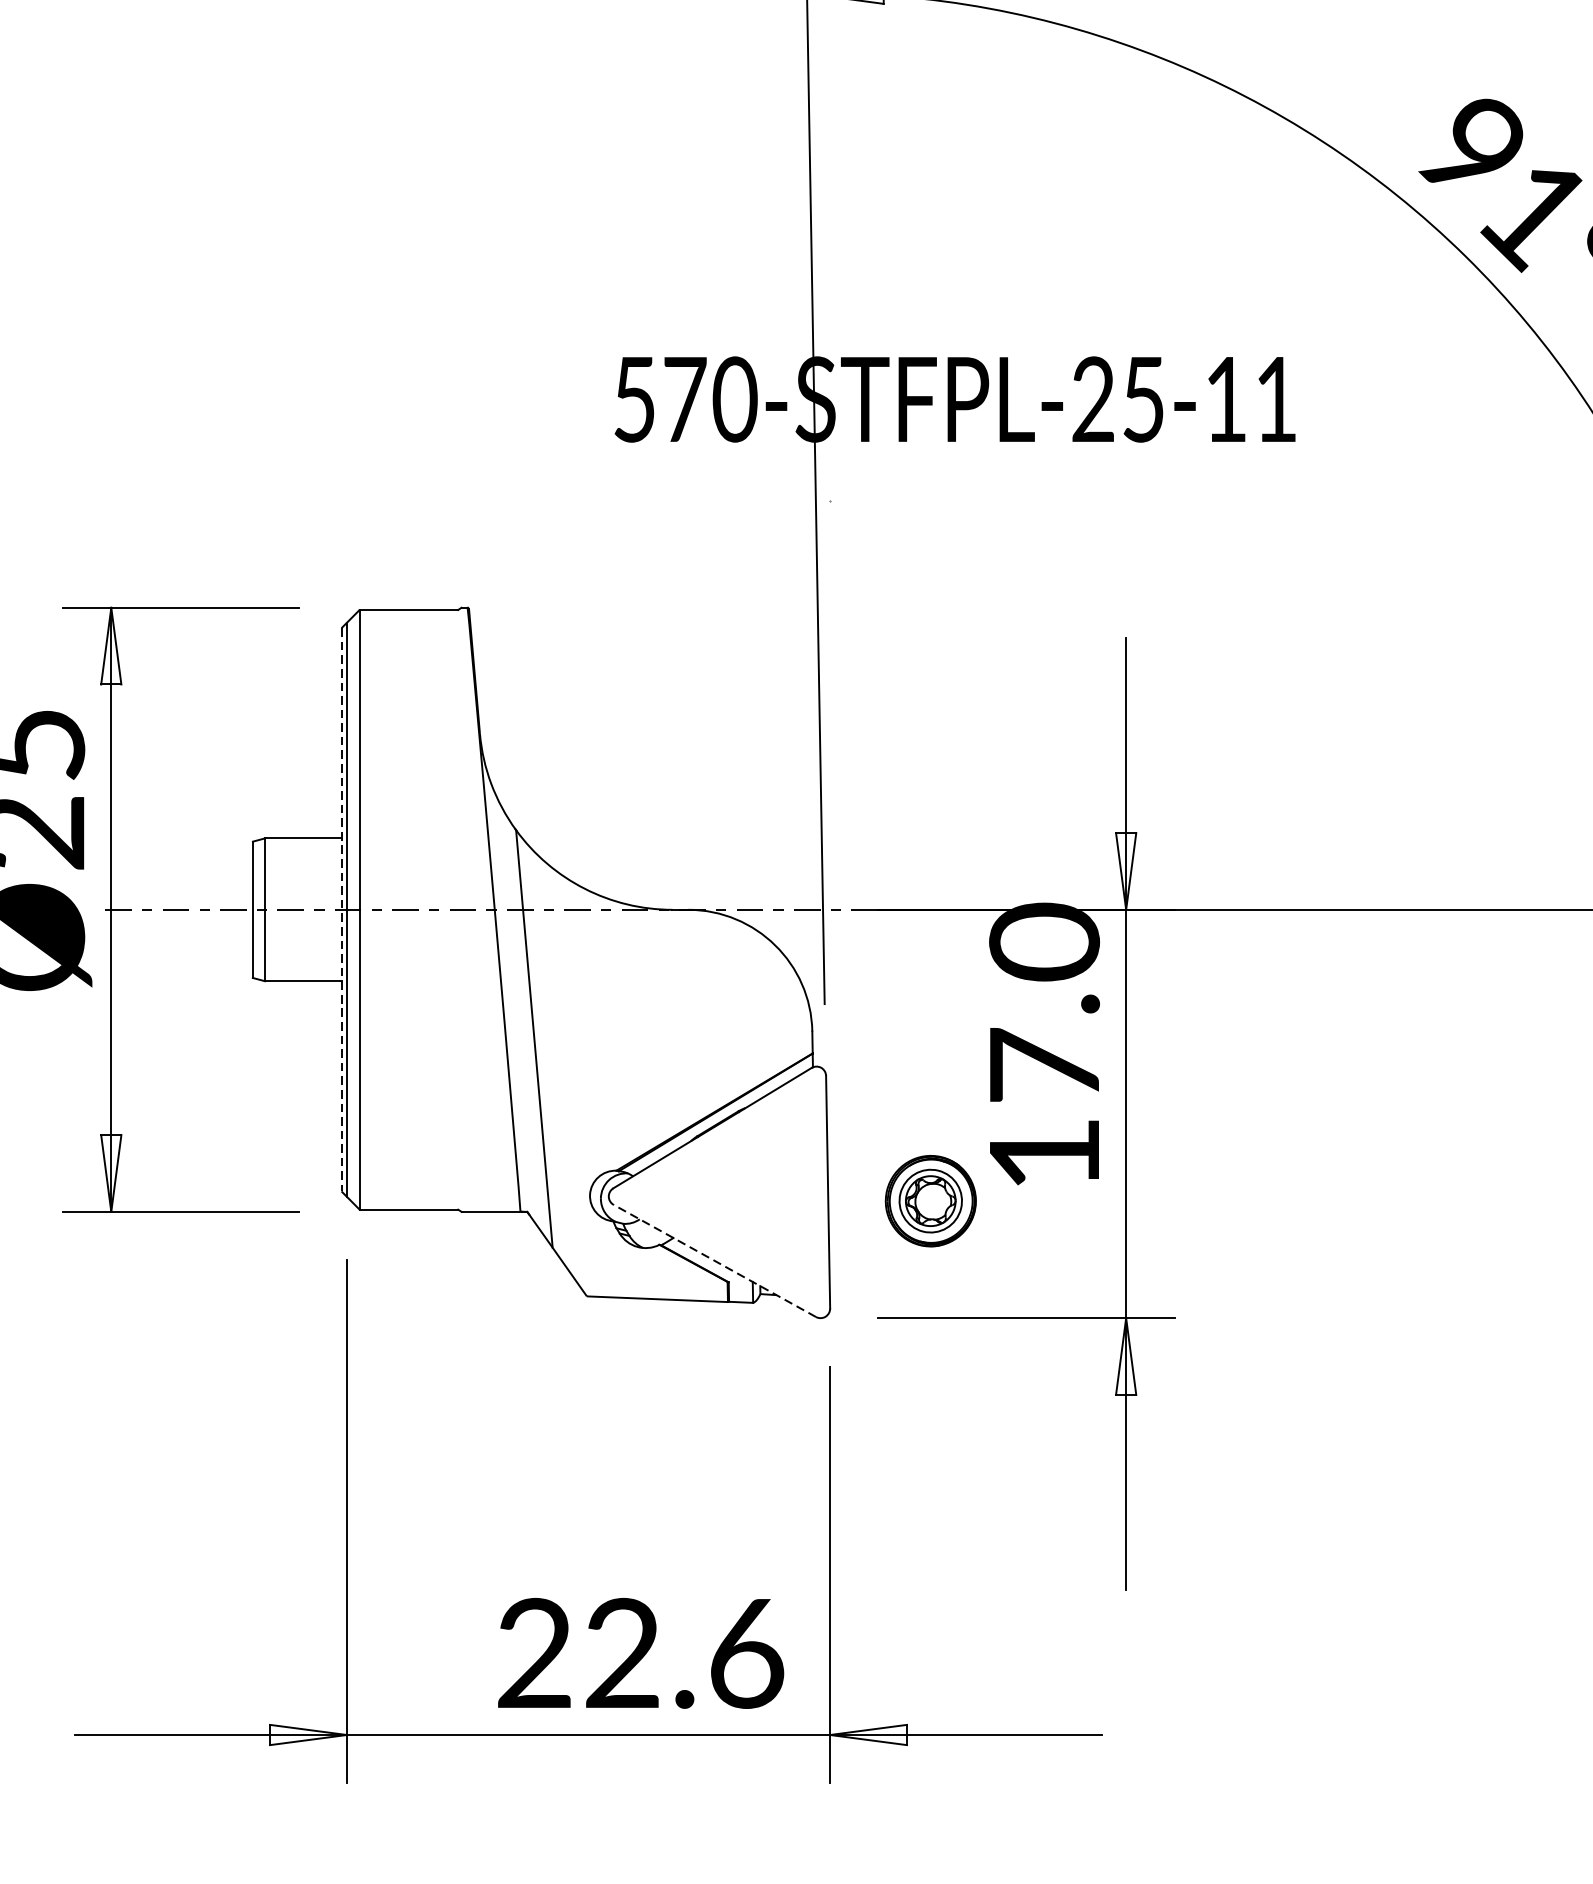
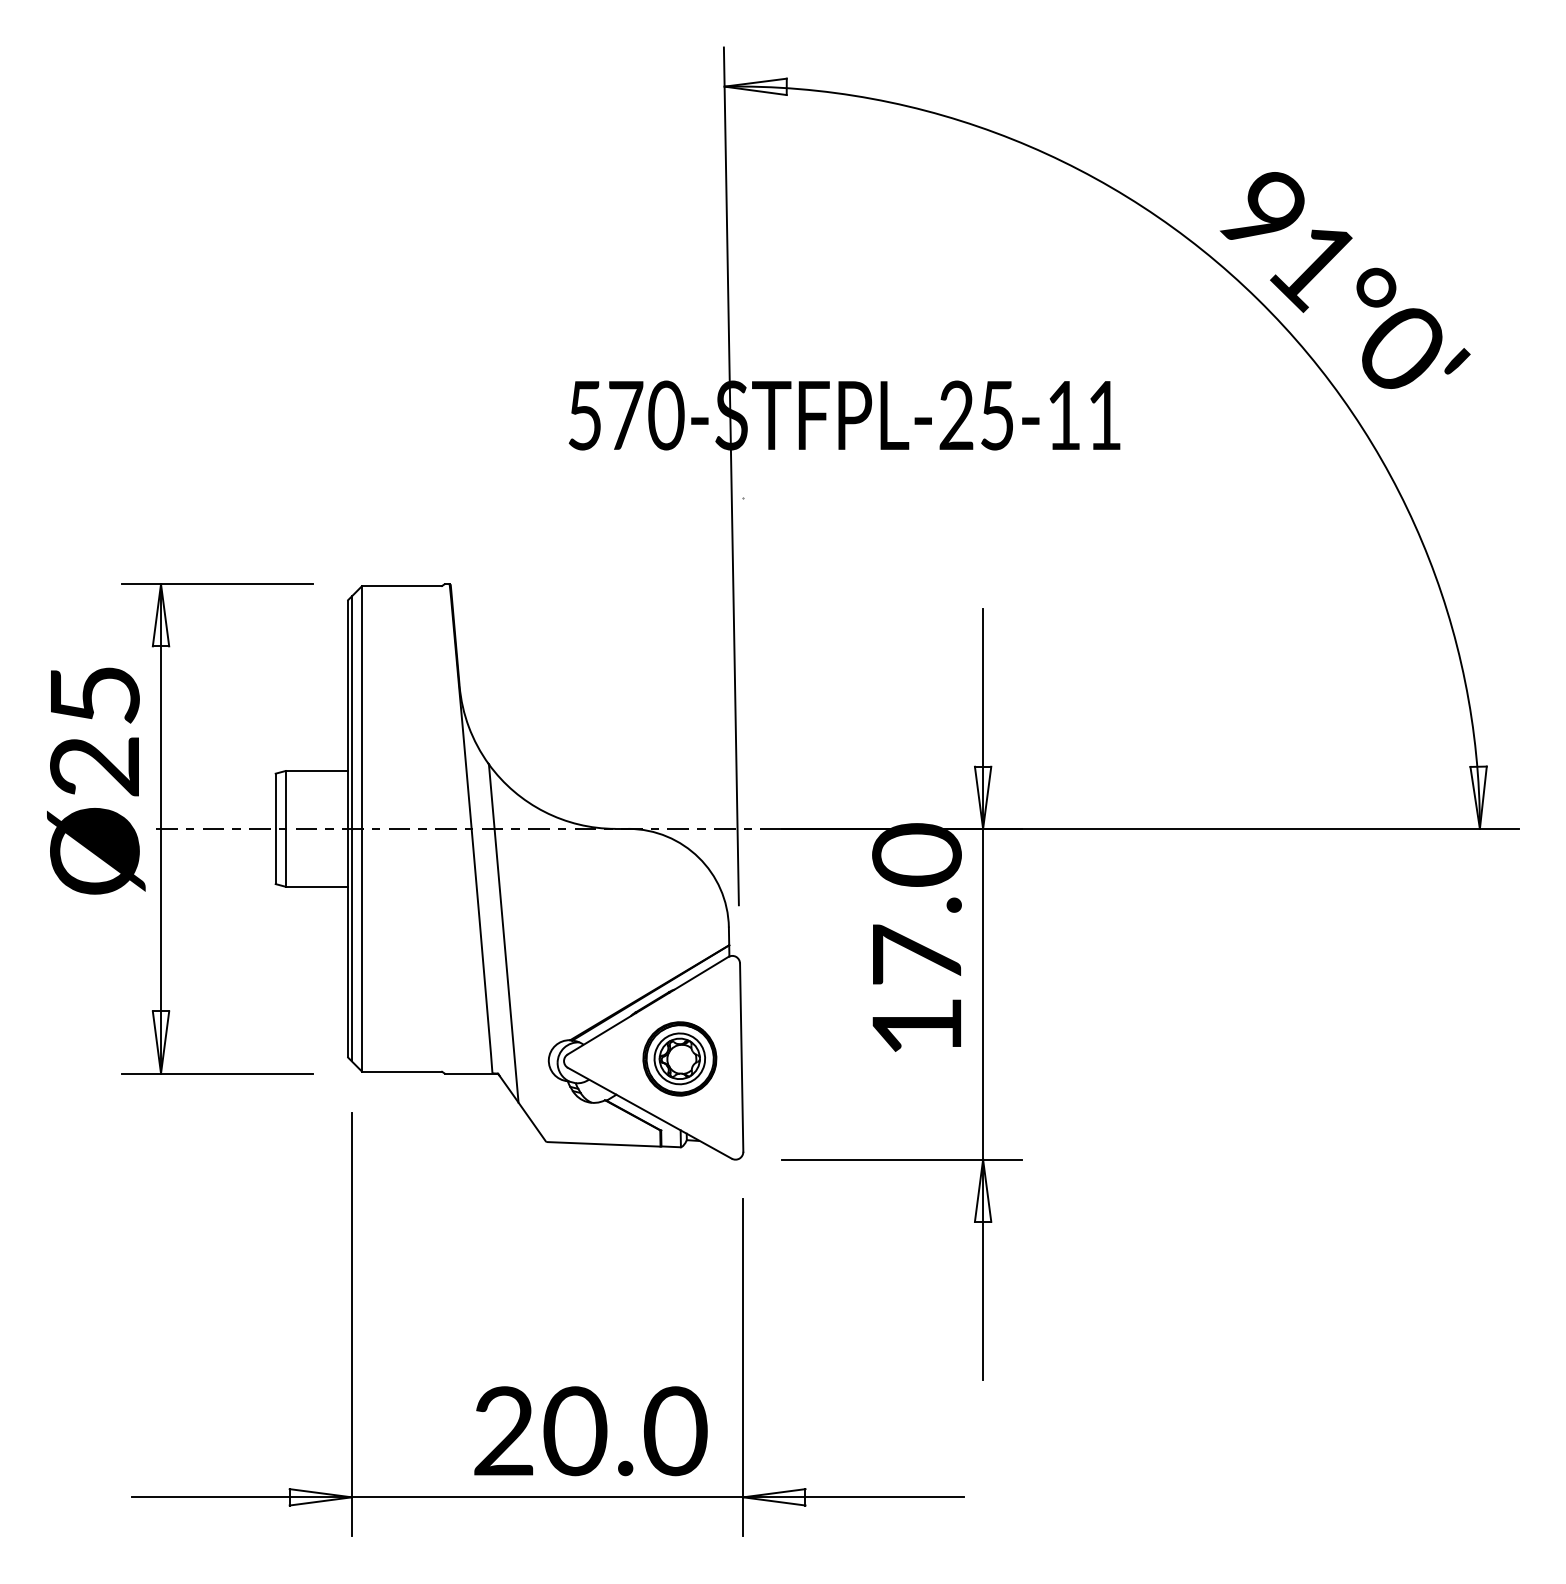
line: (341, 910) -> (347, 829), dashed -> solid
part: (930, 1200) -> (679, 1058), moved
line: (714, 1261) -> (649, 1113), dashed -> solid
text: (684, 1653) -> (625, 1431), 22.6 -> 20.0

